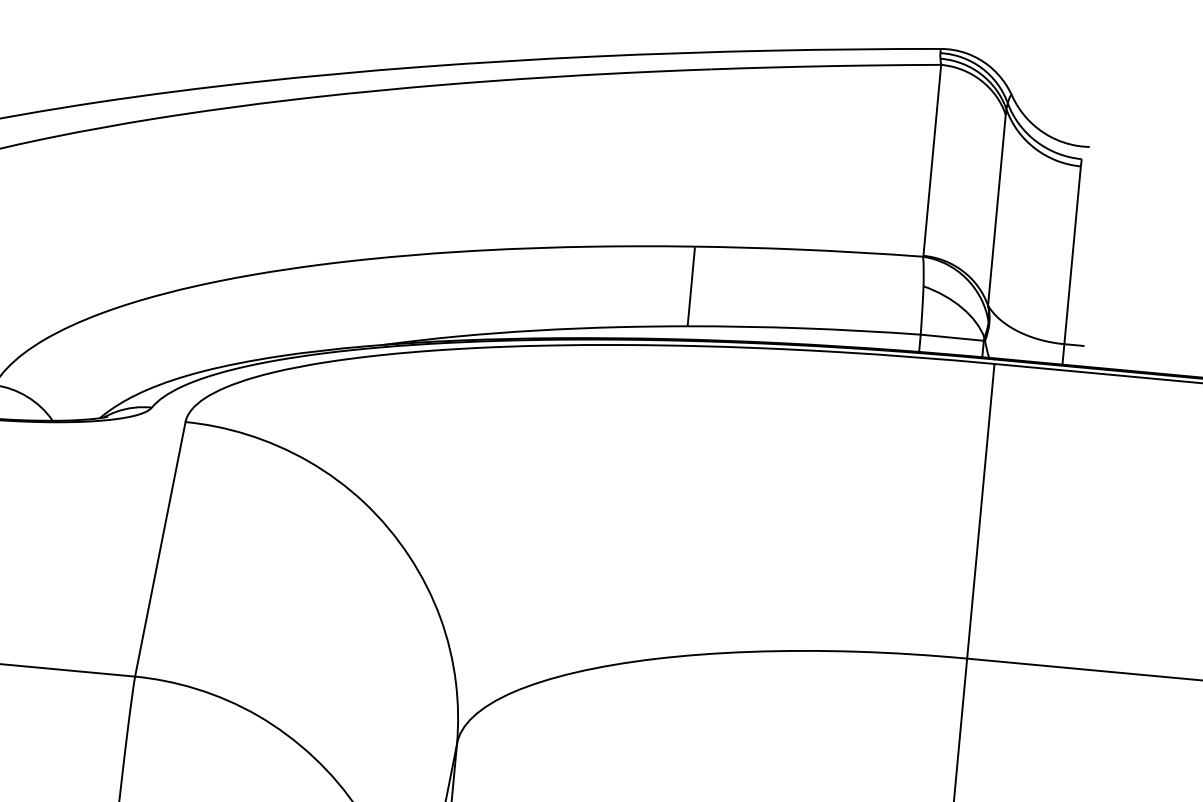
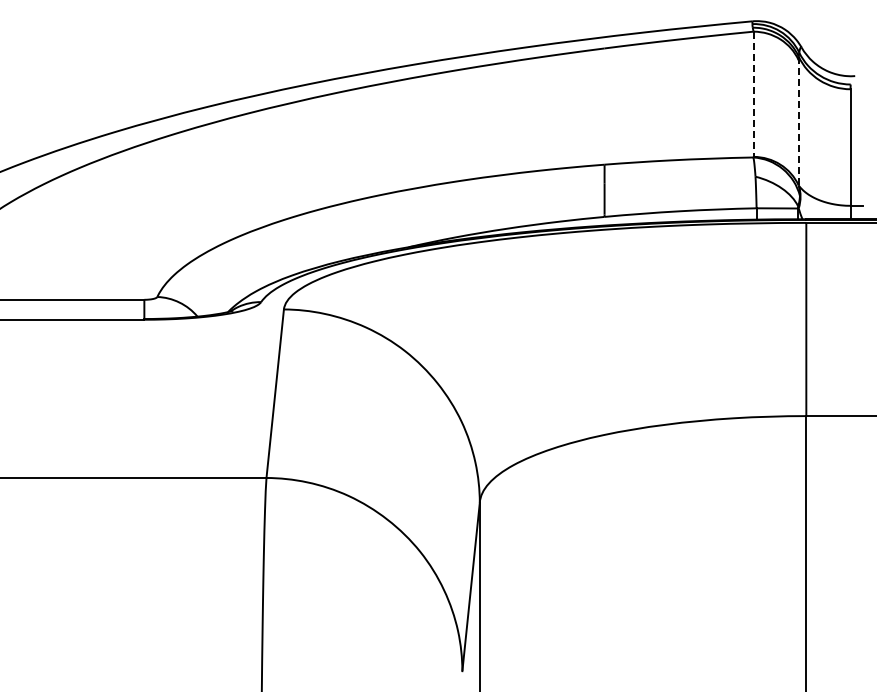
line: (932, 160) -> (753, 94), solid -> dashed
line: (996, 209) -> (798, 122), solid -> dashed

